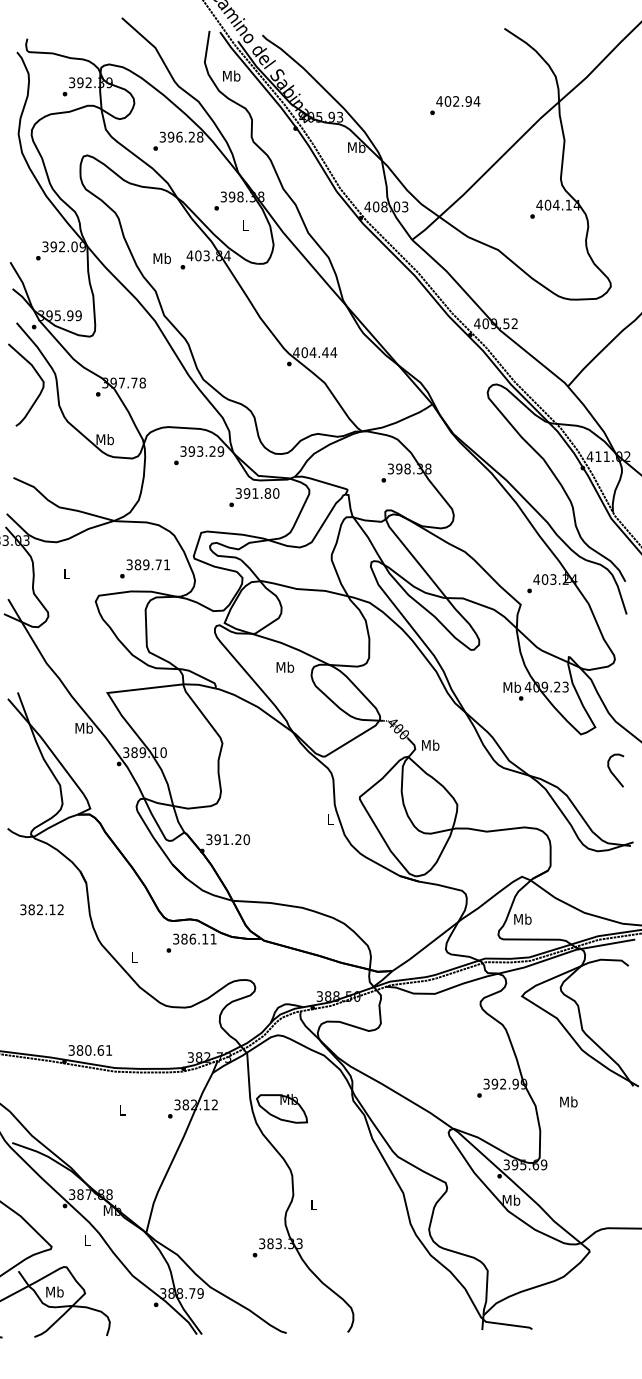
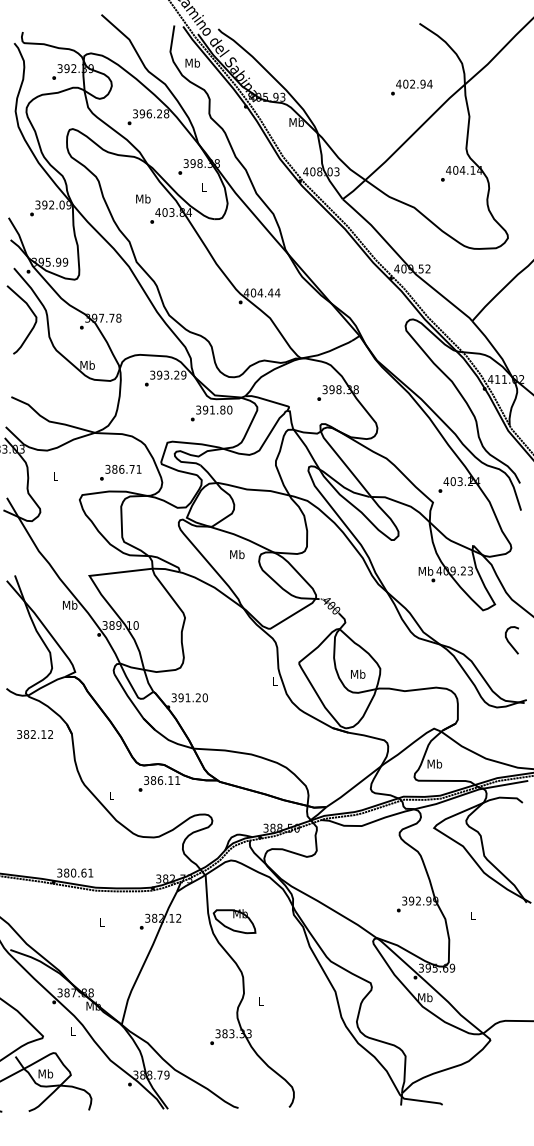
text: (455, 105) -> (412, 87), moved
text: (161, 258) -> (142, 198), moved
text: (146, 564) -> (121, 469), 389.71 -> 386.71
text: (430, 744) -> (358, 673), moved
text: (41, 909) -> (34, 734), moved
text: (568, 1101) -> (472, 915), Mb -> L

